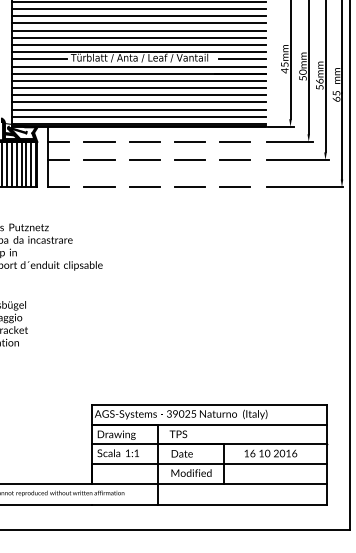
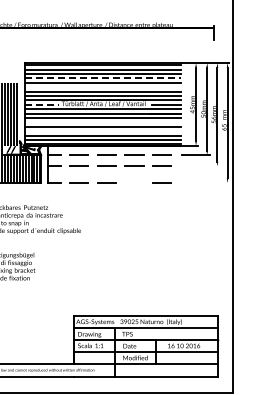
line: (139, 16) -> (103, 78), solid -> dashed
line: (139, 31) -> (103, 87), removed
line: (39, 58) -> (42, 104), solid -> dashed
line: (139, 88) -> (103, 122), removed
line: (139, 103) -> (103, 131), removed
line: (297, 160) -> (200, 166), removed
line: (189, 186) -> (134, 182), removed
line: (304, 186) -> (204, 182), removed

